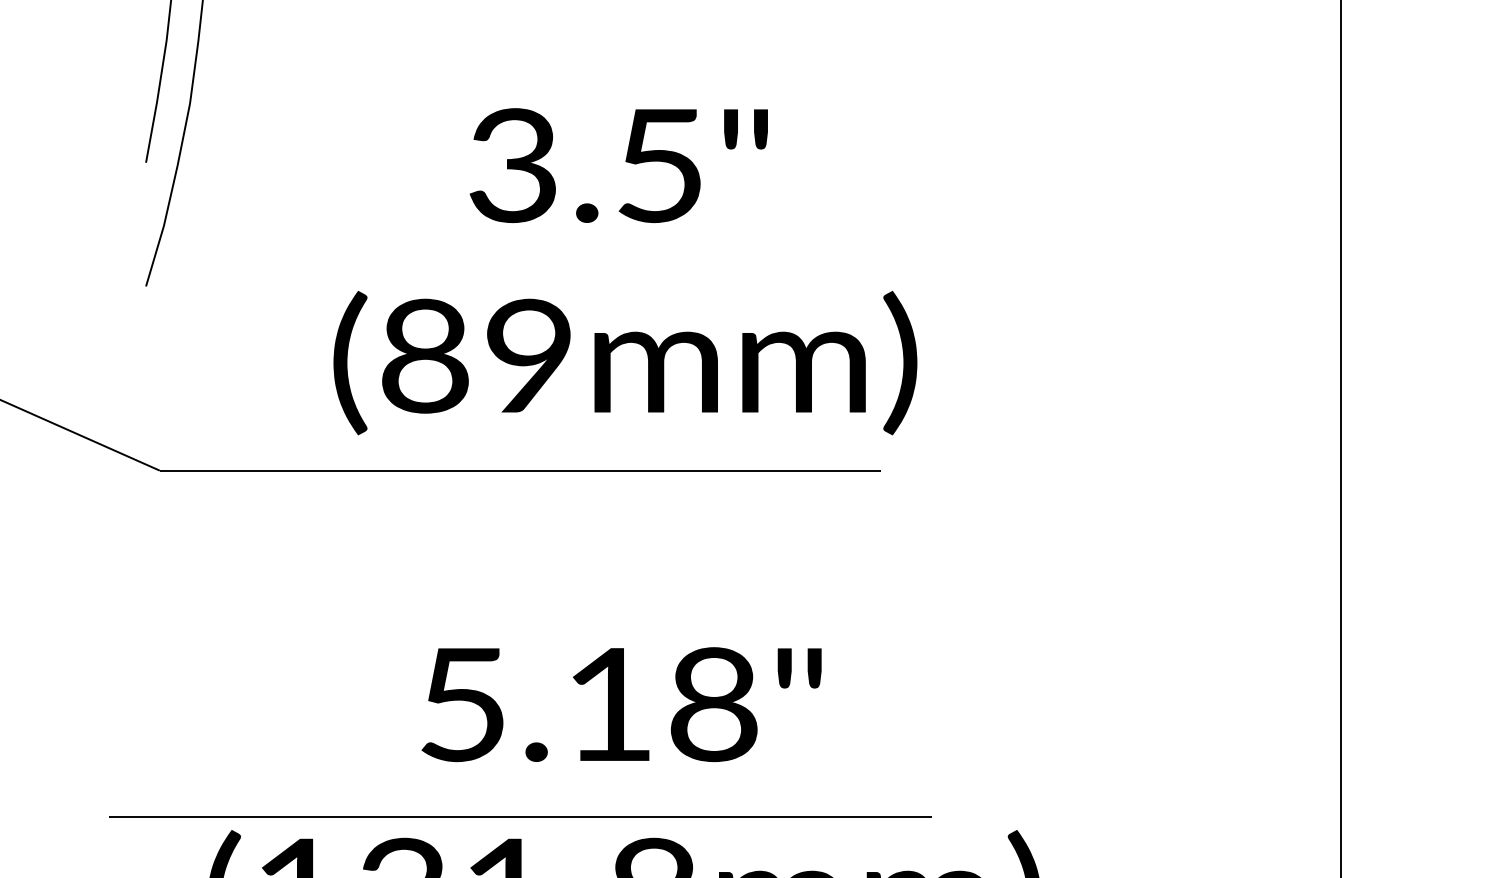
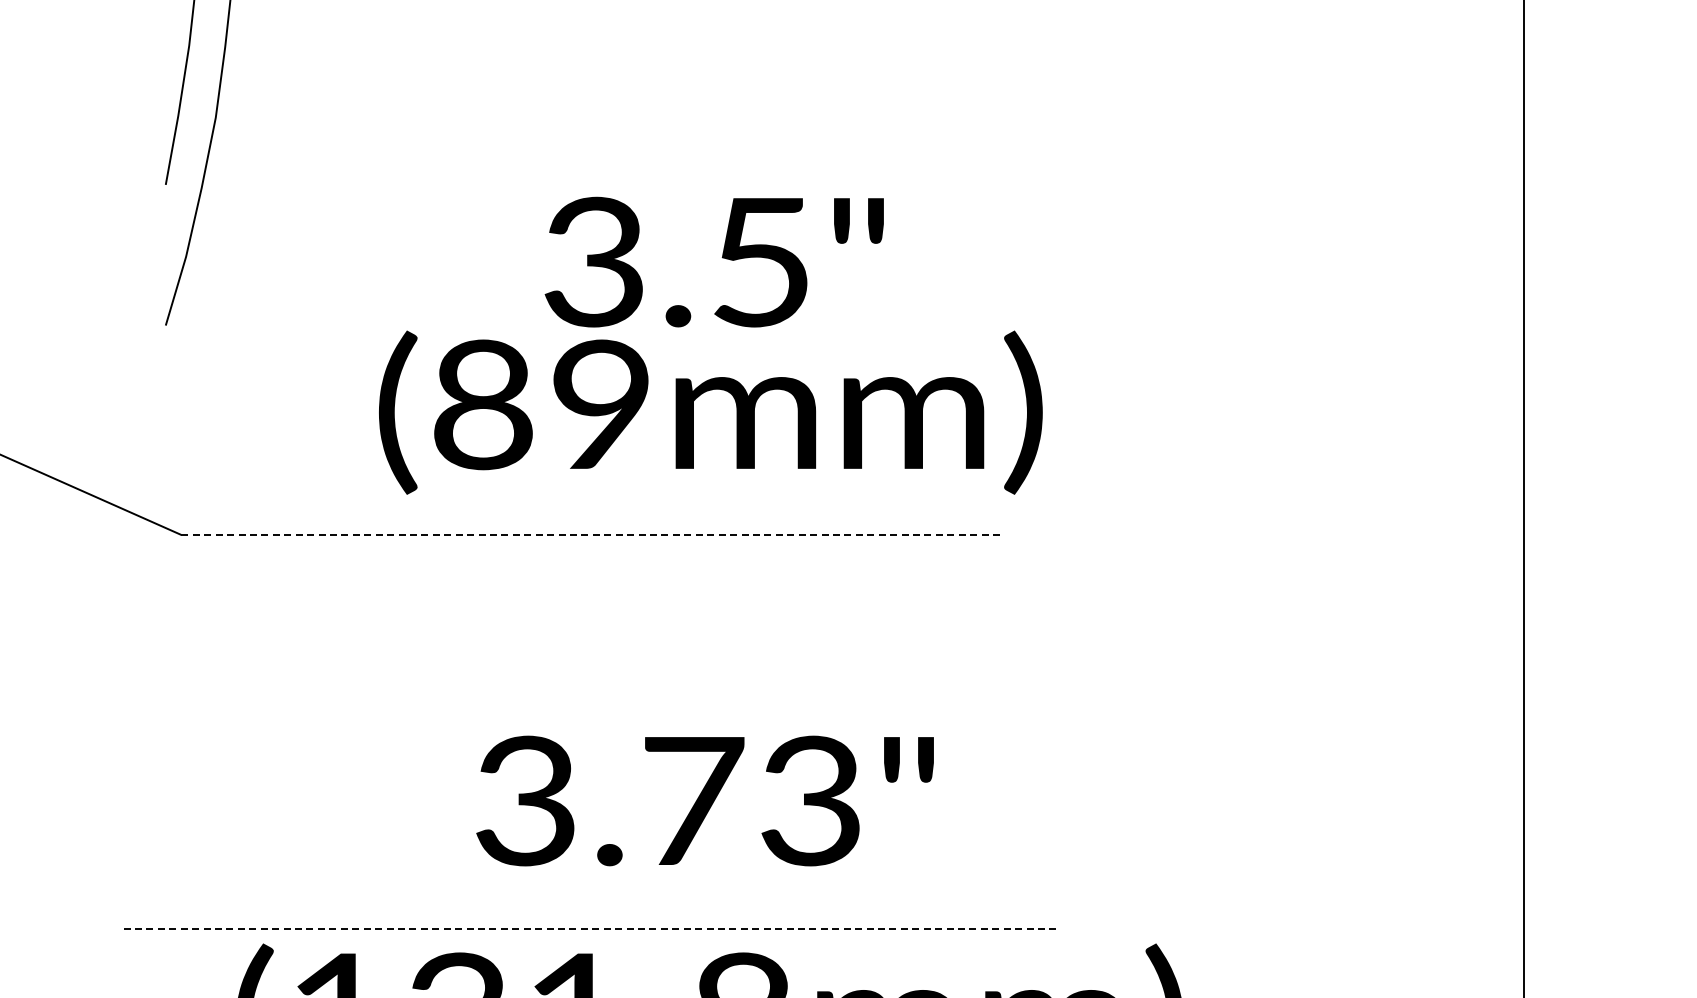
text: (618, 165) -> (713, 261), moved
line: (521, 470) -> (592, 534), solid -> dashed
text: (588, 704) -> (668, 800), 5.18" -> 3.73"
line: (521, 816) -> (592, 928), solid -> dashed

